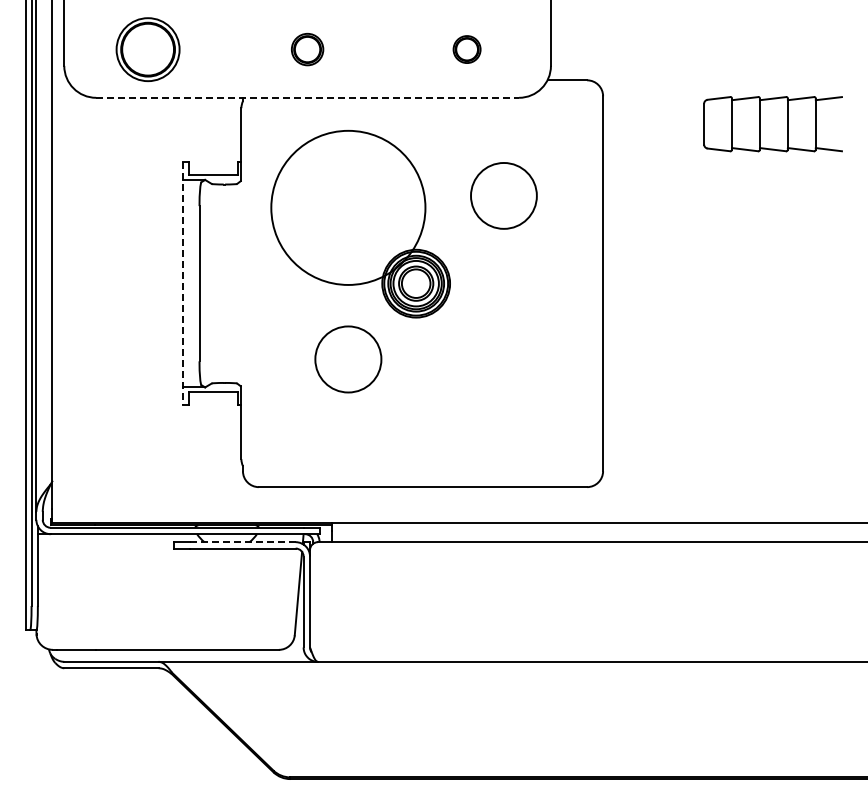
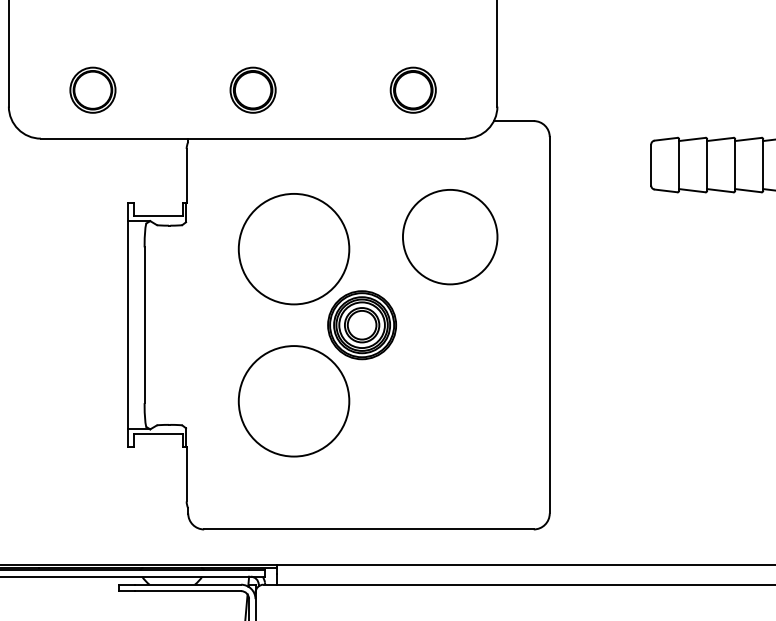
part: (147, 49) -> (92, 90), size x0.71
part: (307, 49) -> (253, 90), size x1.43
part: (466, 49) -> (412, 90), size x1.67
line: (308, 97) -> (254, 138), dashed -> solid
circle: (503, 195) -> (449, 236), size x1.43
circle: (348, 207) -> (294, 248), size x0.71
line: (183, 284) -> (128, 326), dashed -> solid
circle: (348, 359) -> (294, 401), size x1.67
line: (243, 542) -> (188, 585), dashed -> solid

